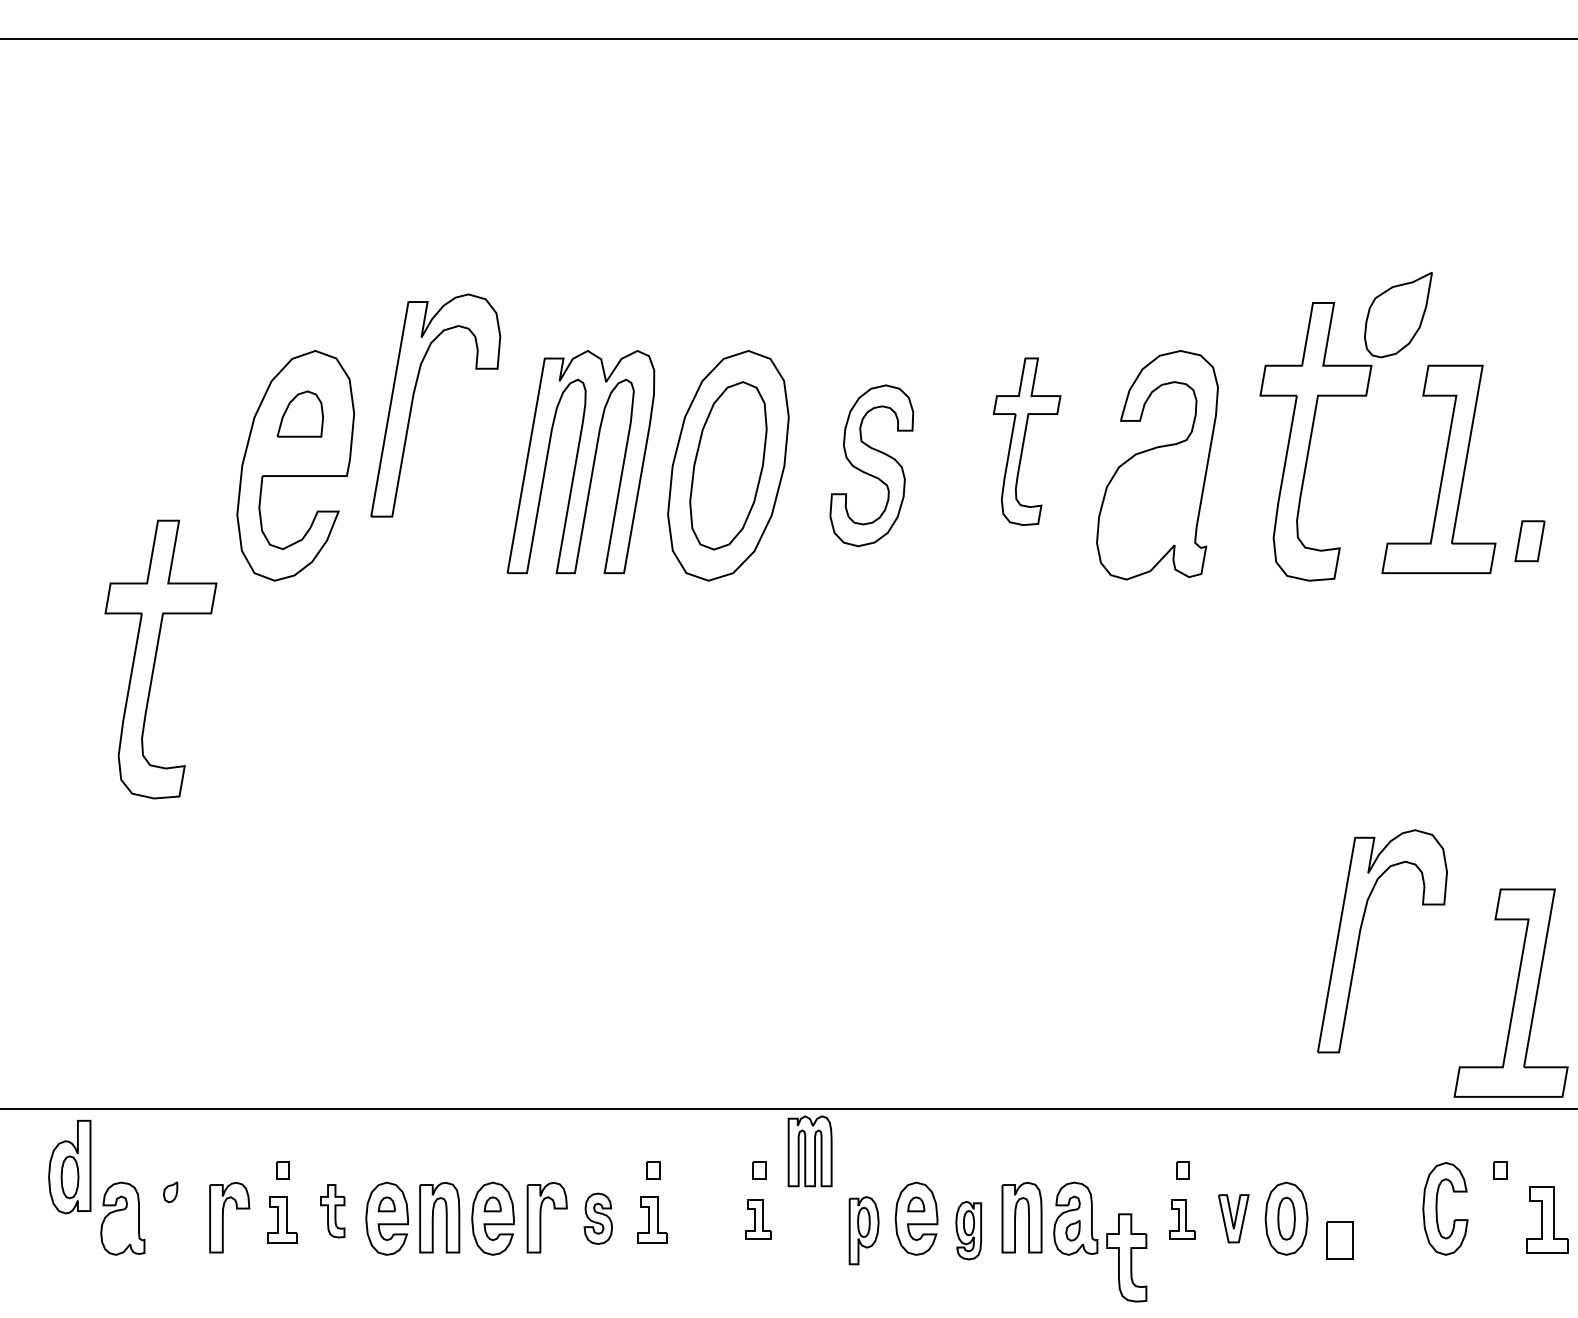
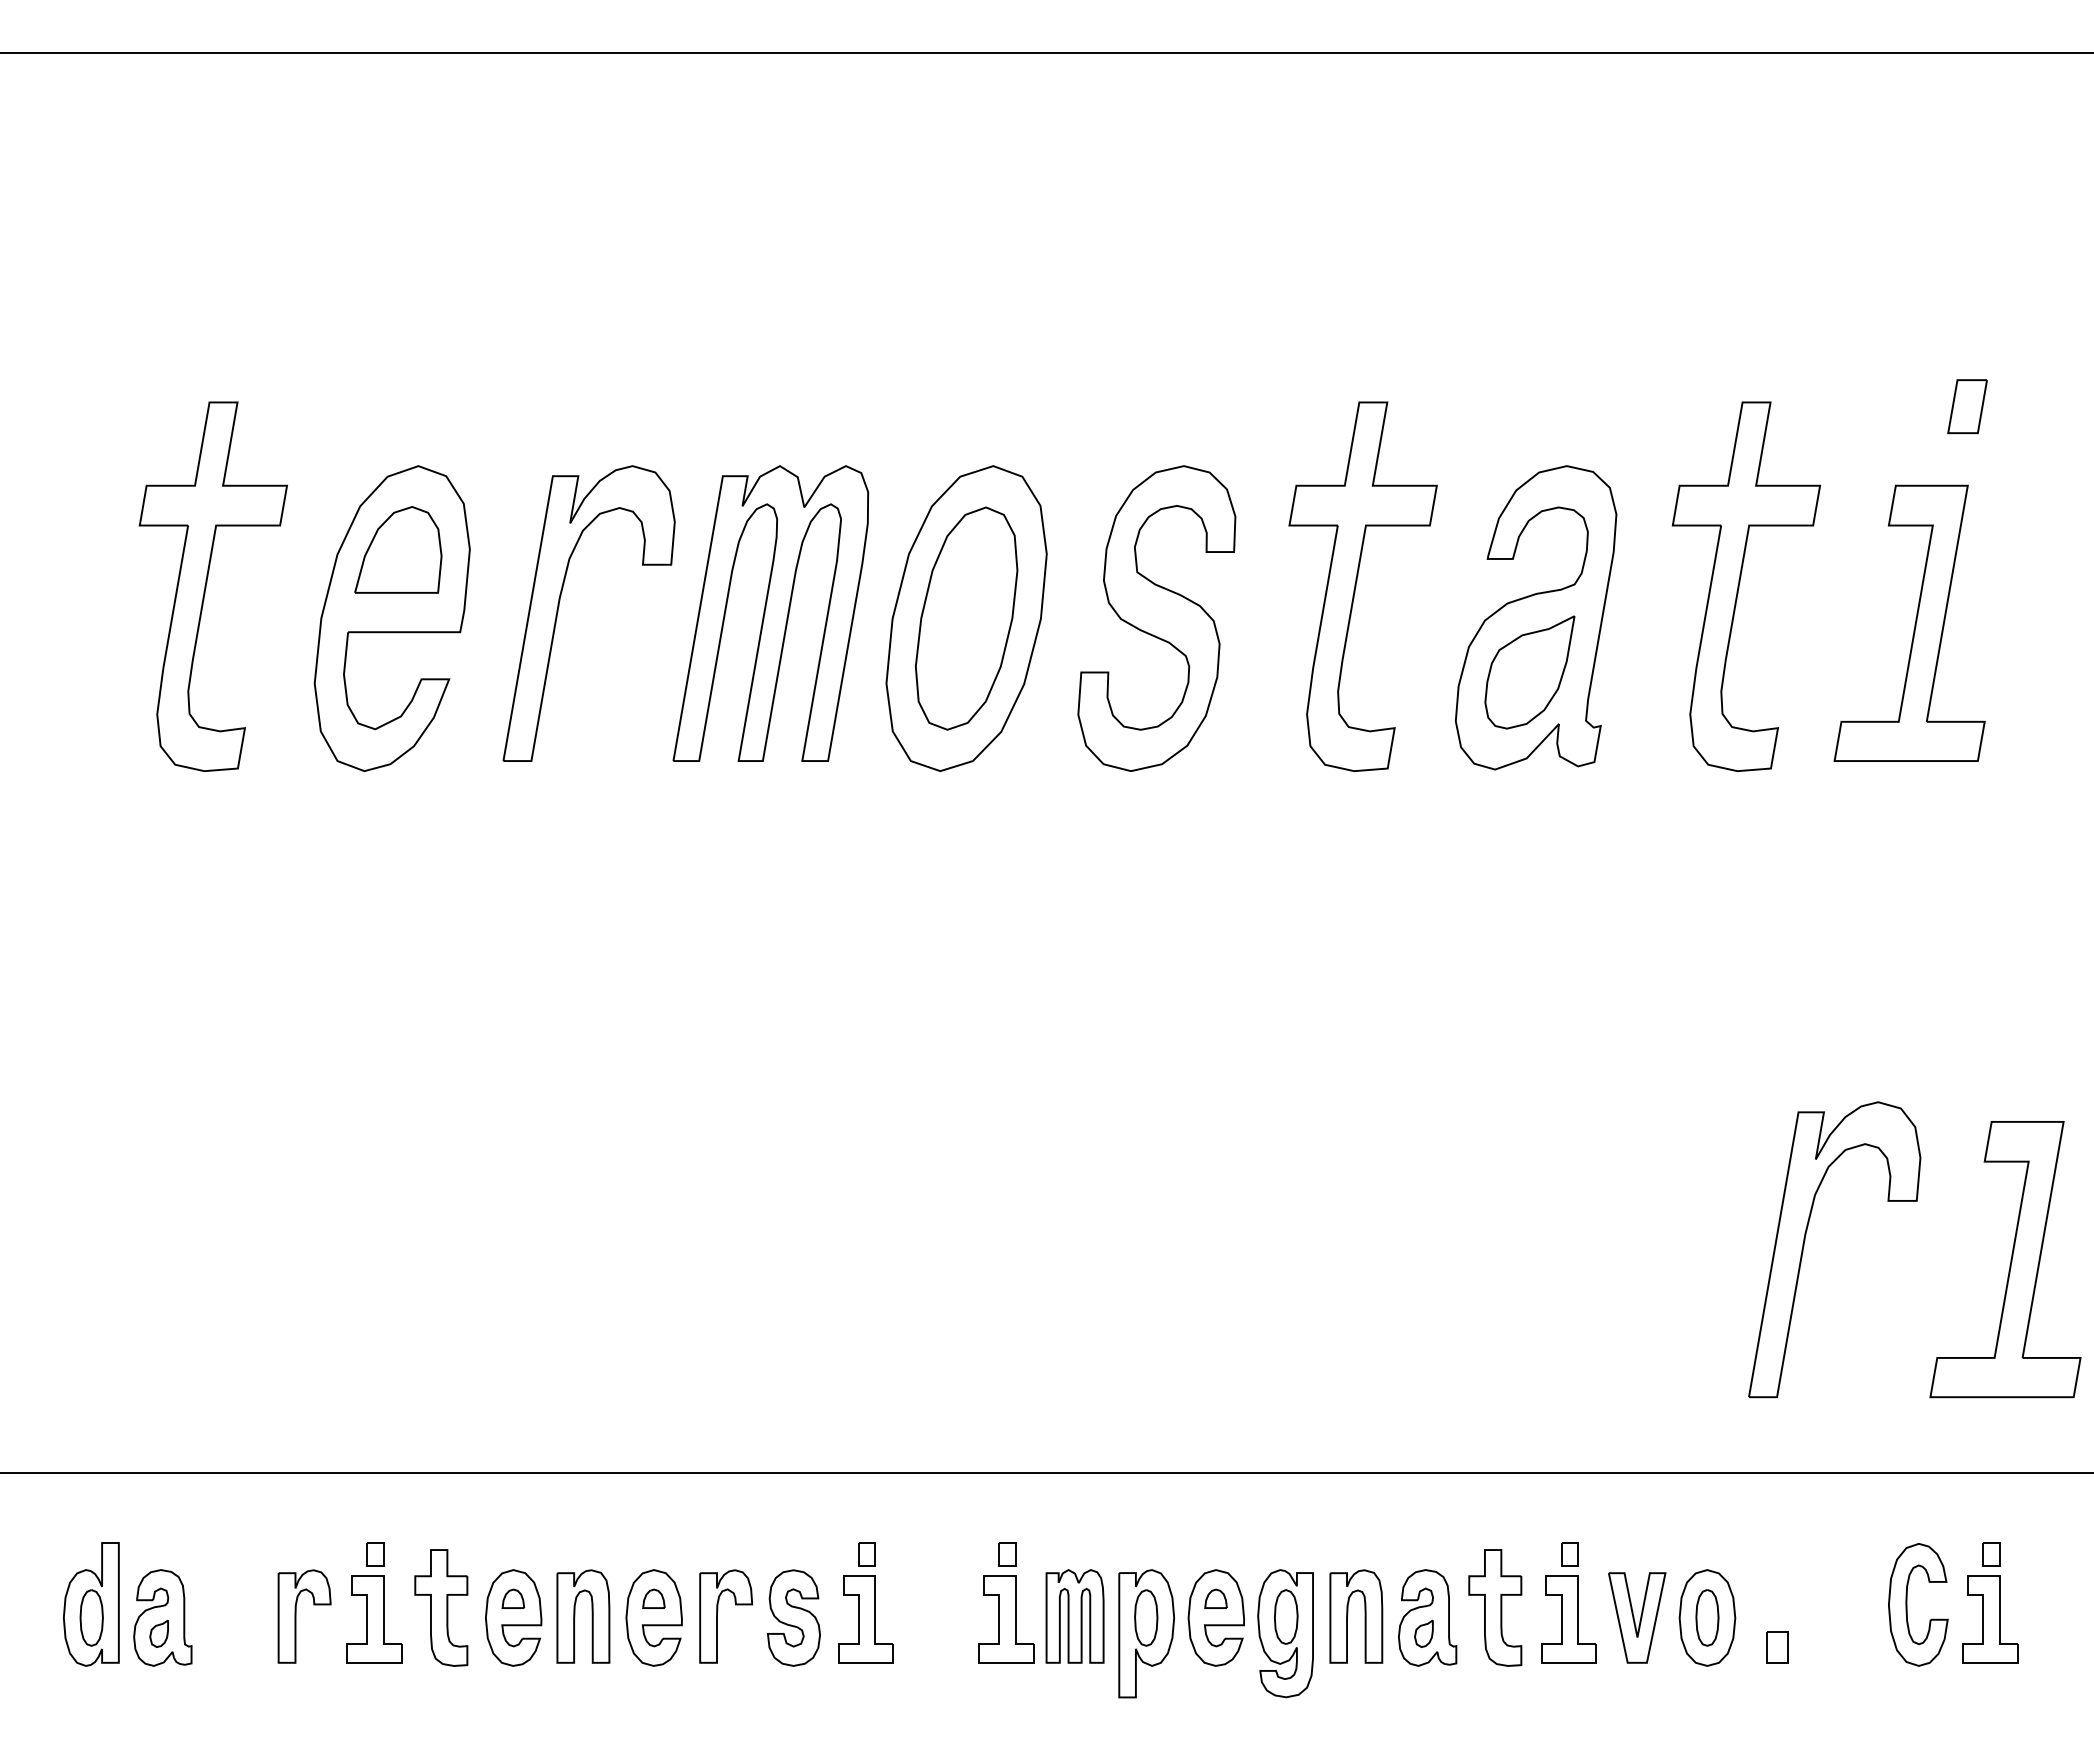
part: (1398, 315) -> (1529, 672), moved
part: (413, 400) -> (559, 606), moved
part: (300, 413) -> (398, 549), size x1.43
part: (1026, 441) -> (1362, 586), size x1.67
part: (871, 465) -> (1156, 618), size x1.43
part: (1529, 541) -> (1967, 406), moved
part: (160, 659) -> (212, 586), moved
part: (1511, 993) -> (2005, 1259), moved
part: (809, 1151) -> (1074, 1616), moved
part: (69, 1167) -> (91, 1604), moved
part: (170, 1192) -> (158, 1633), moved
part: (332, 1210) -> (441, 1607), size x1.67
part: (598, 1218) -> (793, 1617), size x1.43
part: (1233, 1218) -> (1637, 1617), size x1.43
part: (282, 1219) -> (374, 1619), size x1.43
part: (652, 1219) -> (865, 1619), size x1.43
part: (758, 1219) -> (1006, 1619), size x1.67
part: (1181, 1219) -> (1568, 1619), size x1.67
part: (1547, 1219) -> (1990, 1619), moved
part: (863, 1230) -> (1146, 1633), size x1.43
part: (968, 1230) -> (1285, 1633), size x1.67
part: (1339, 1241) -> (1777, 1647), size x0.62
part: (1126, 1257) -> (1495, 1607), moved

